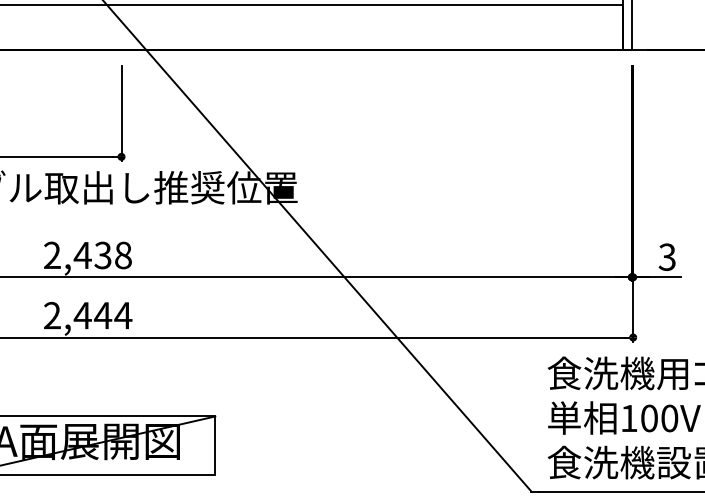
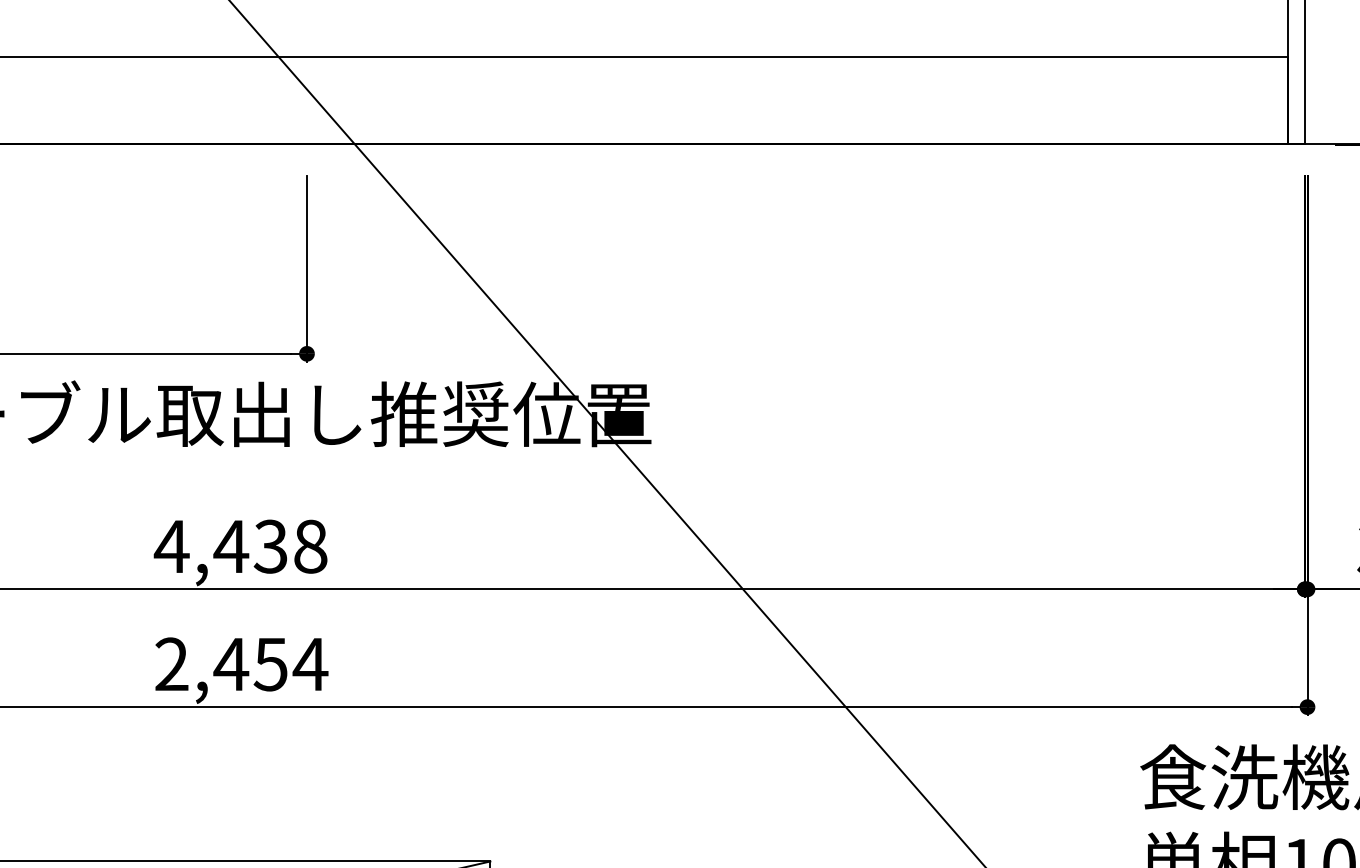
text: (52, 254) -> (172, 544), 2,438 -> 4,438
text: (102, 315) -> (269, 664), 2,444 -> 2,454

